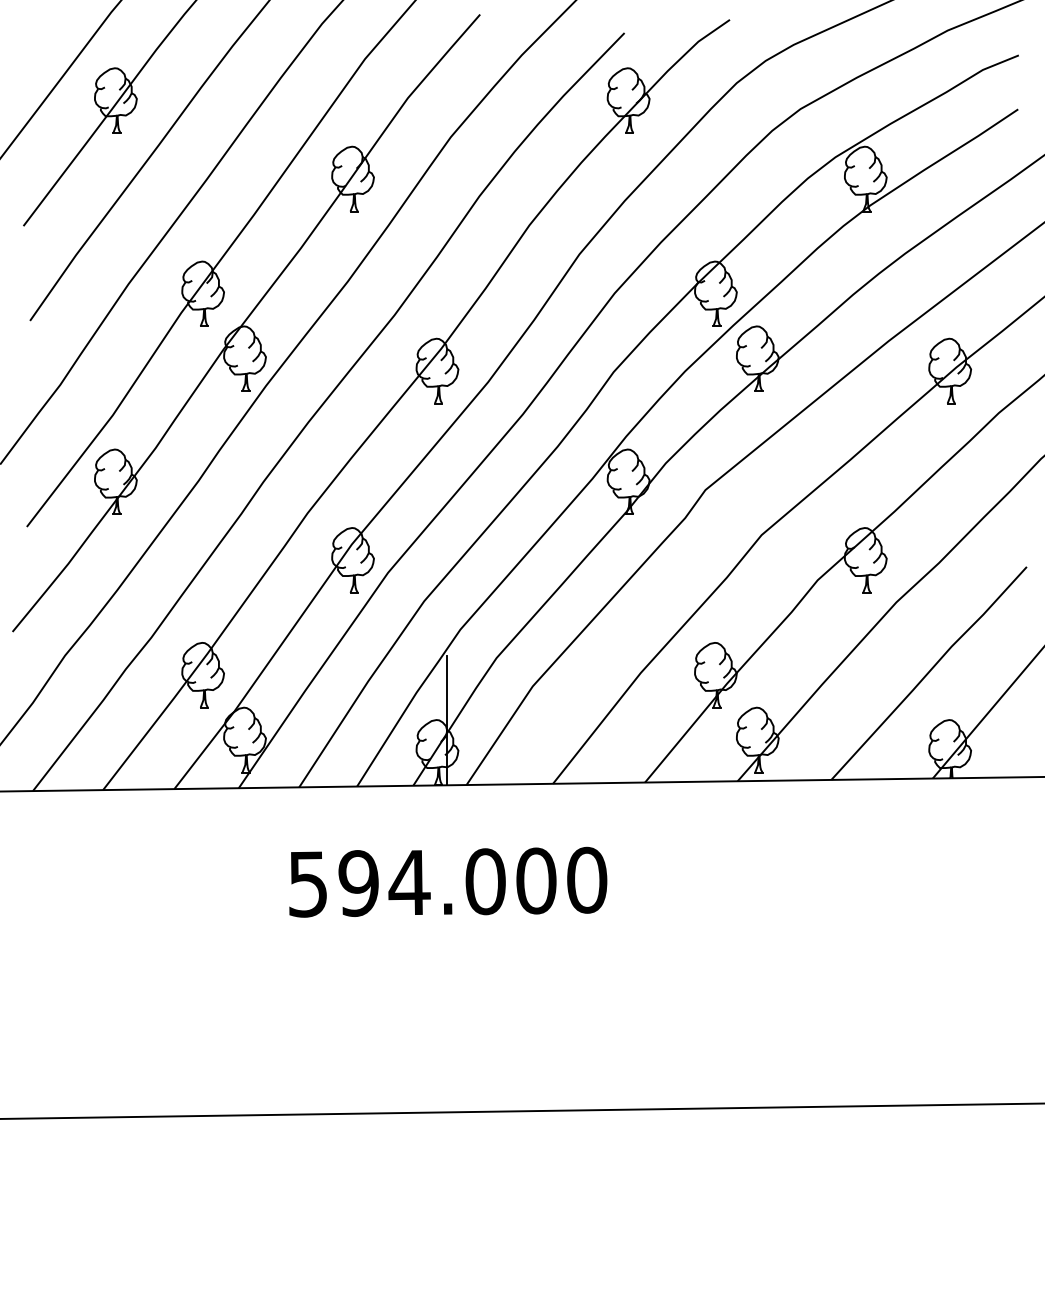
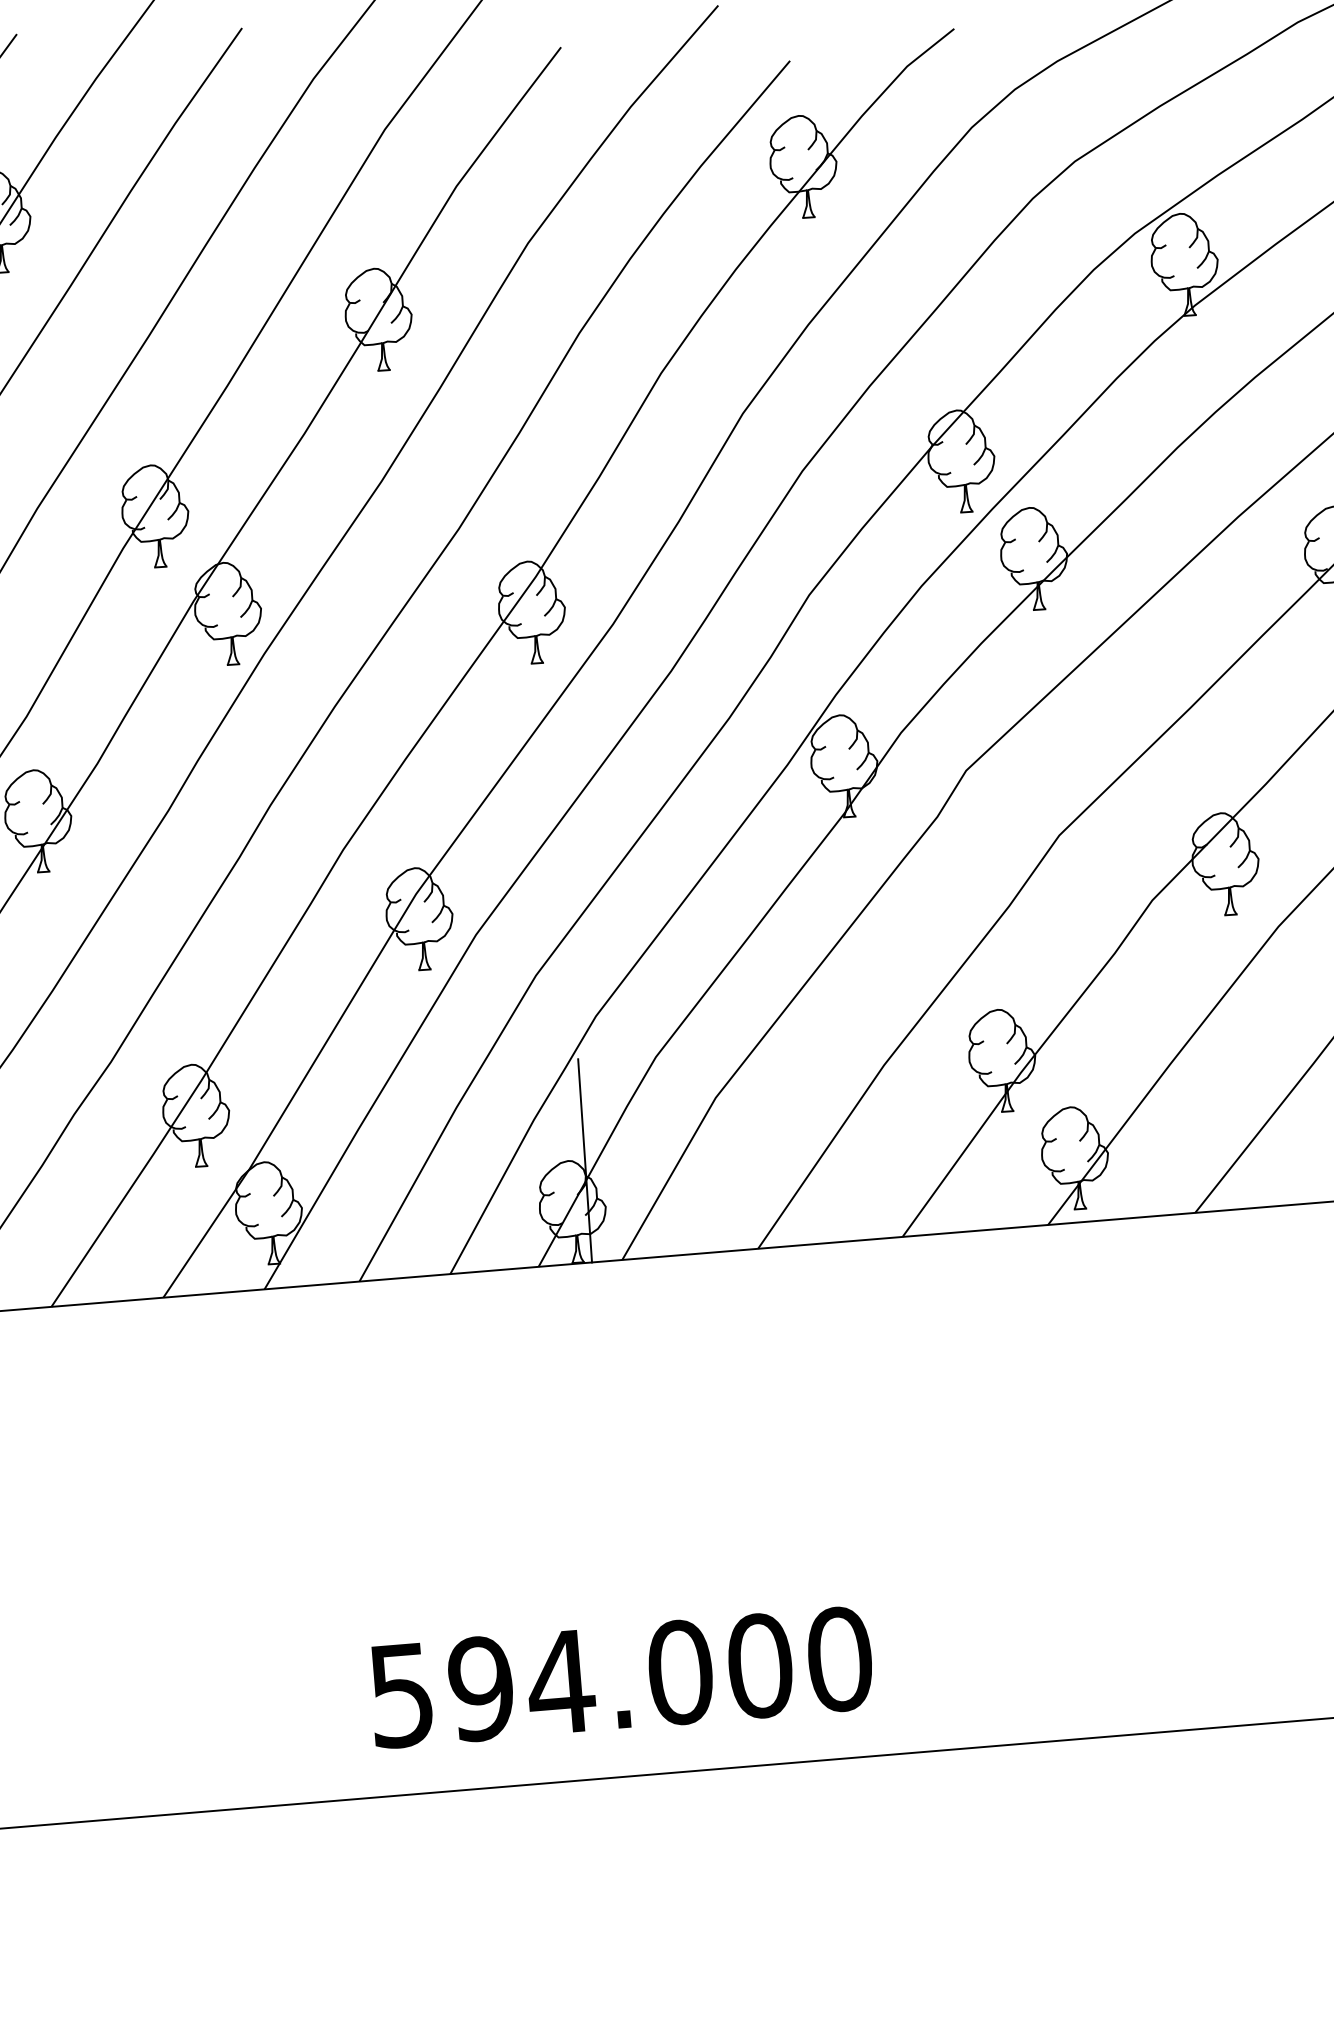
text: (448, 881) -> (622, 1676), moved

